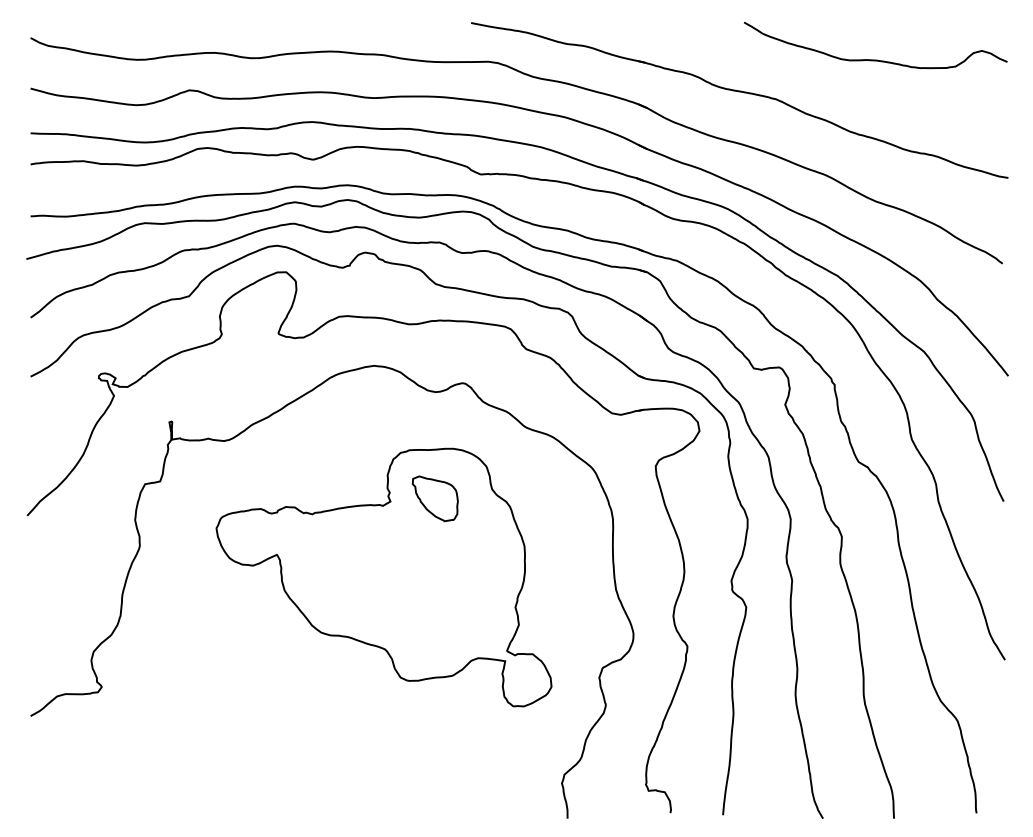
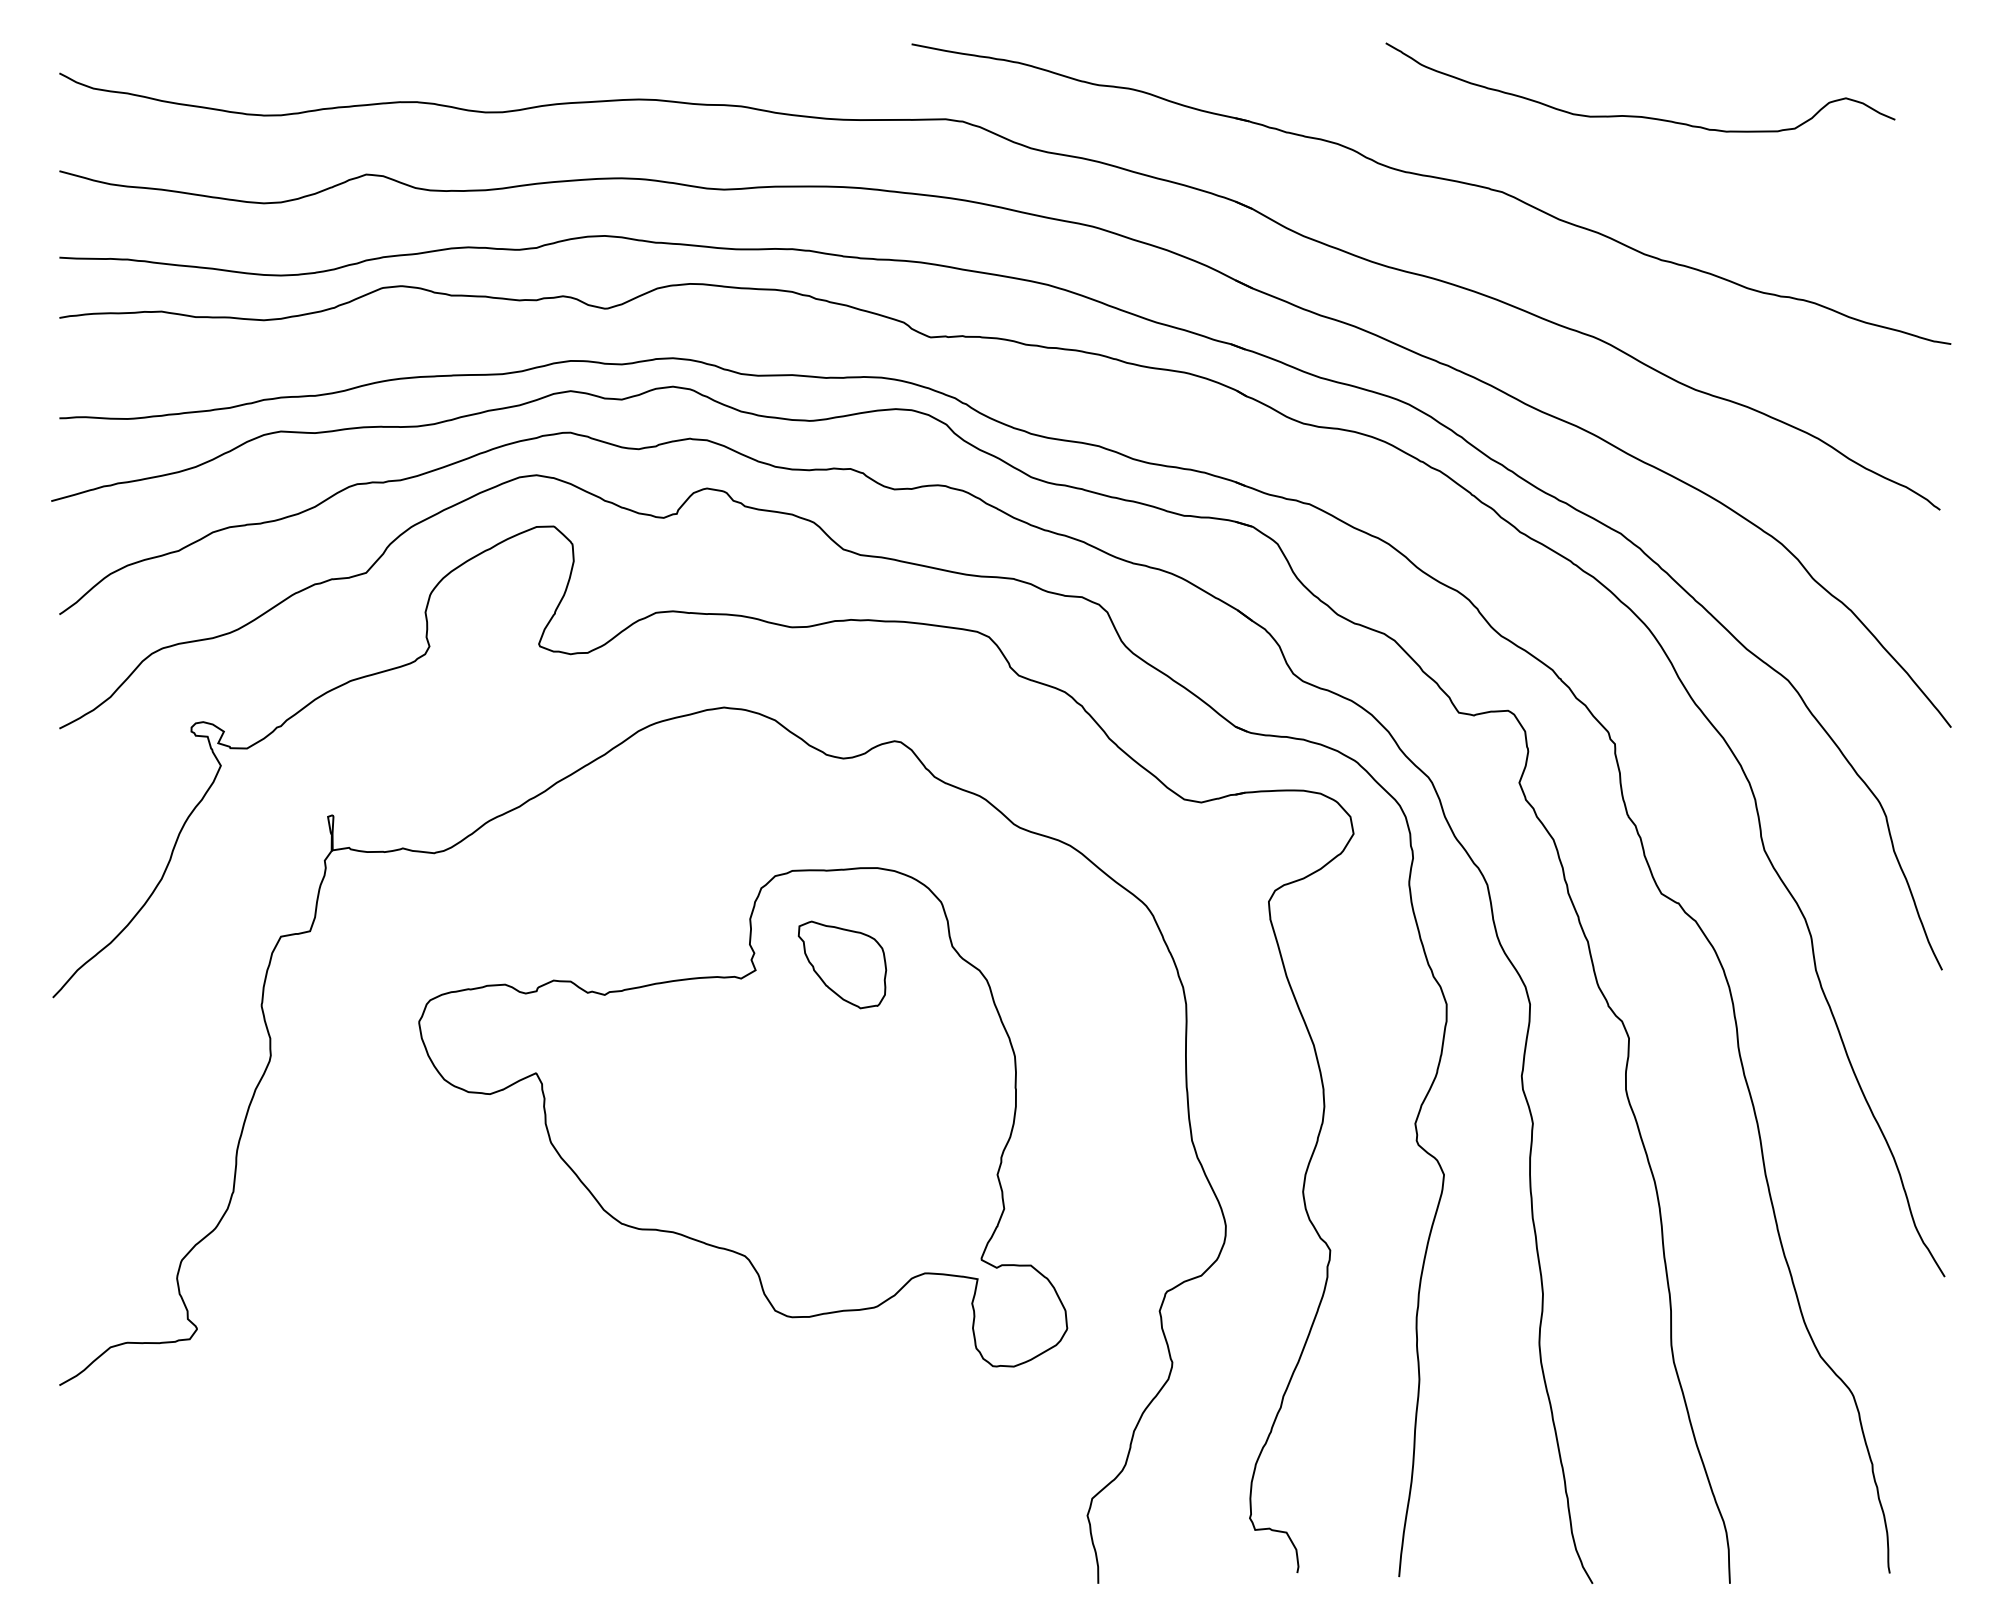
curve: (875, 59) -> (1639, 114), moved

